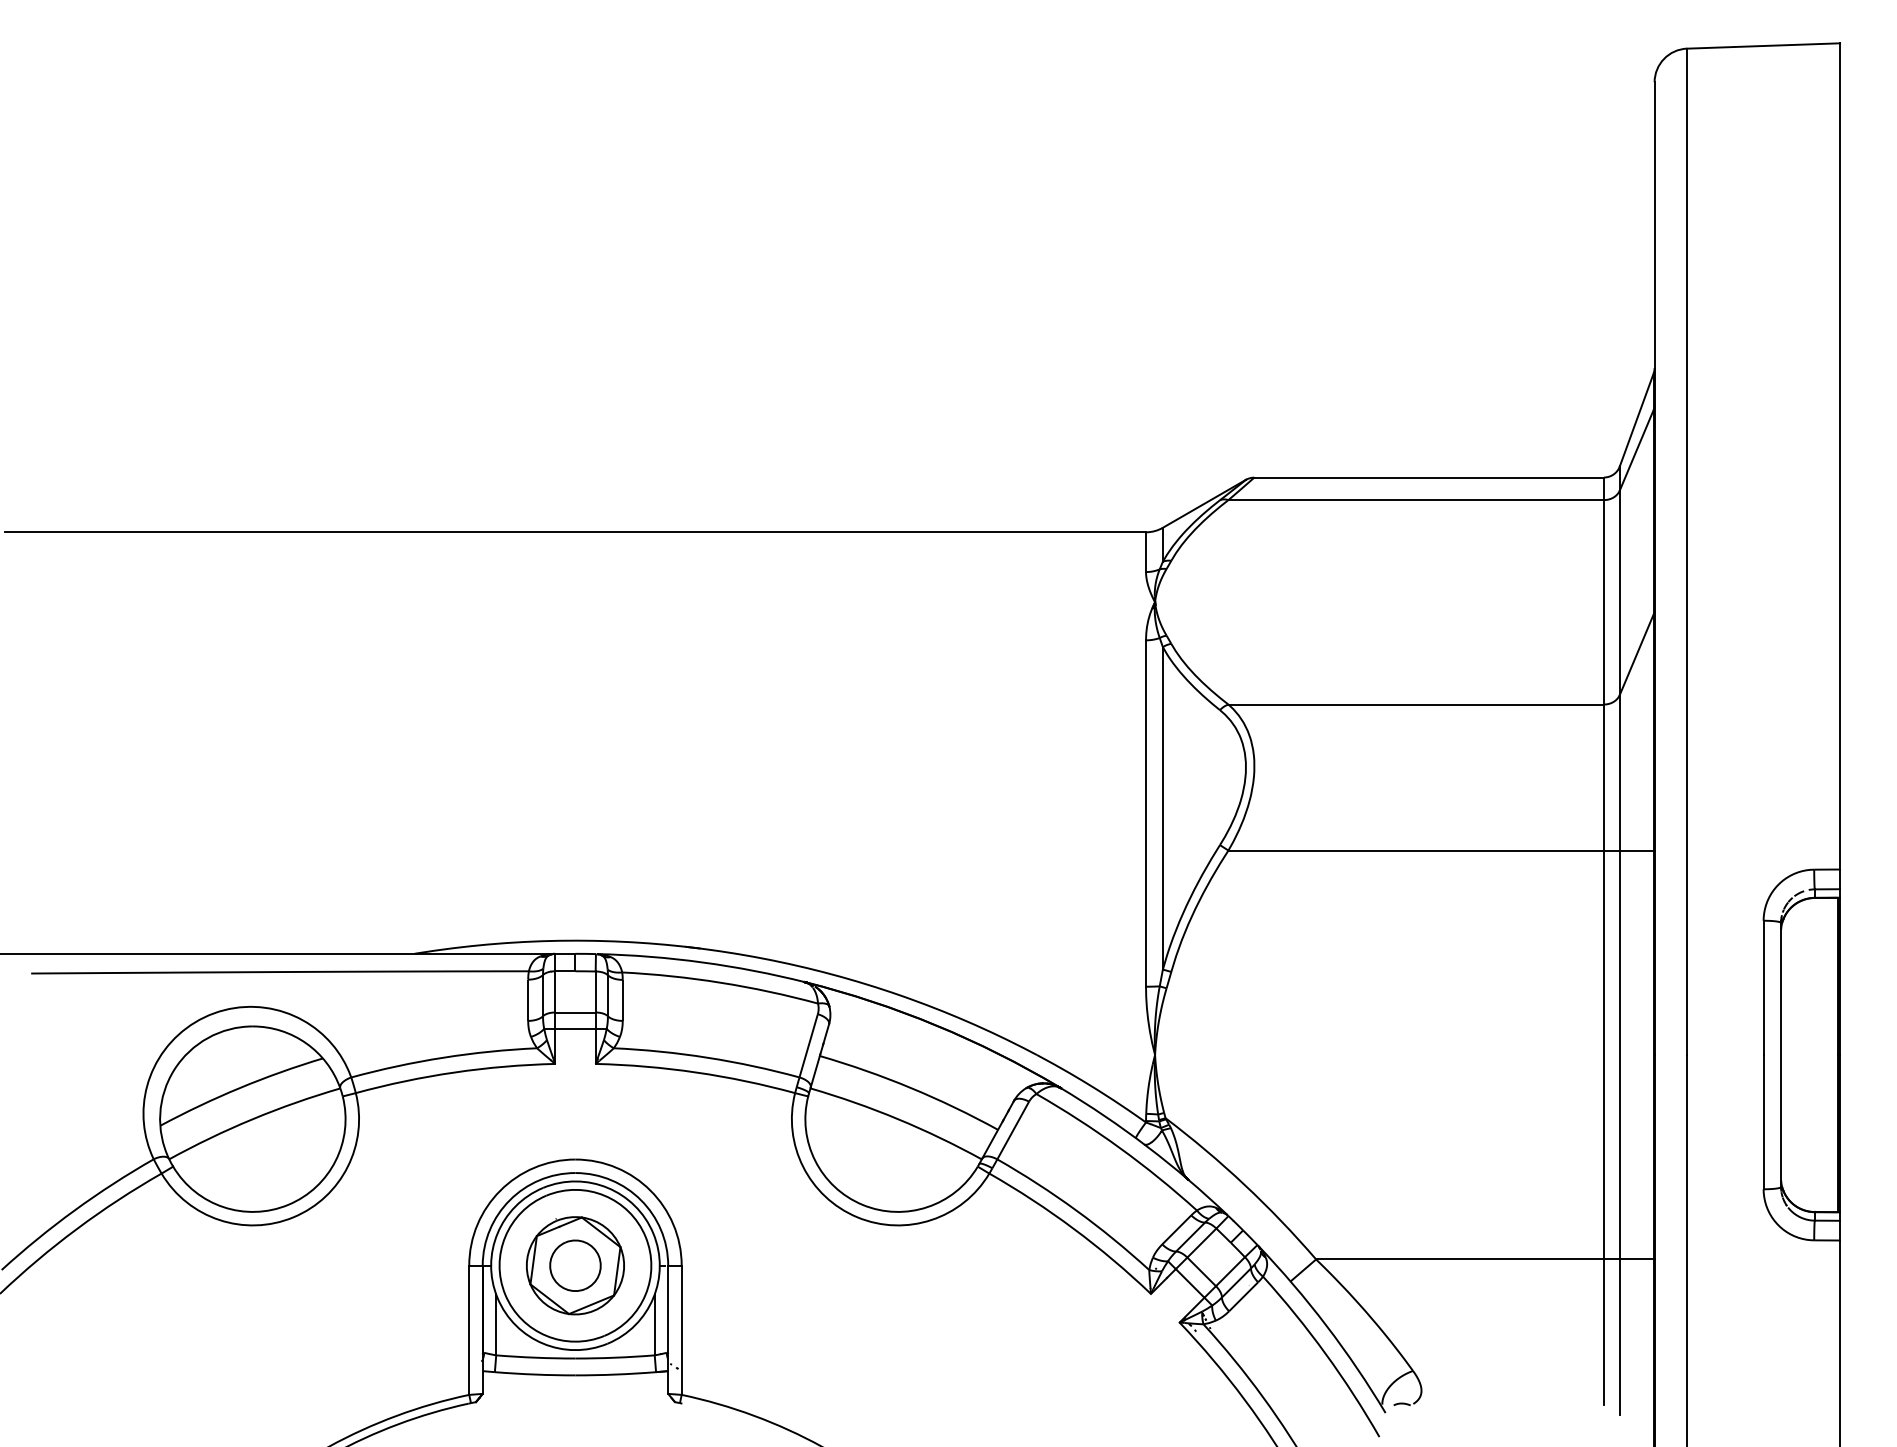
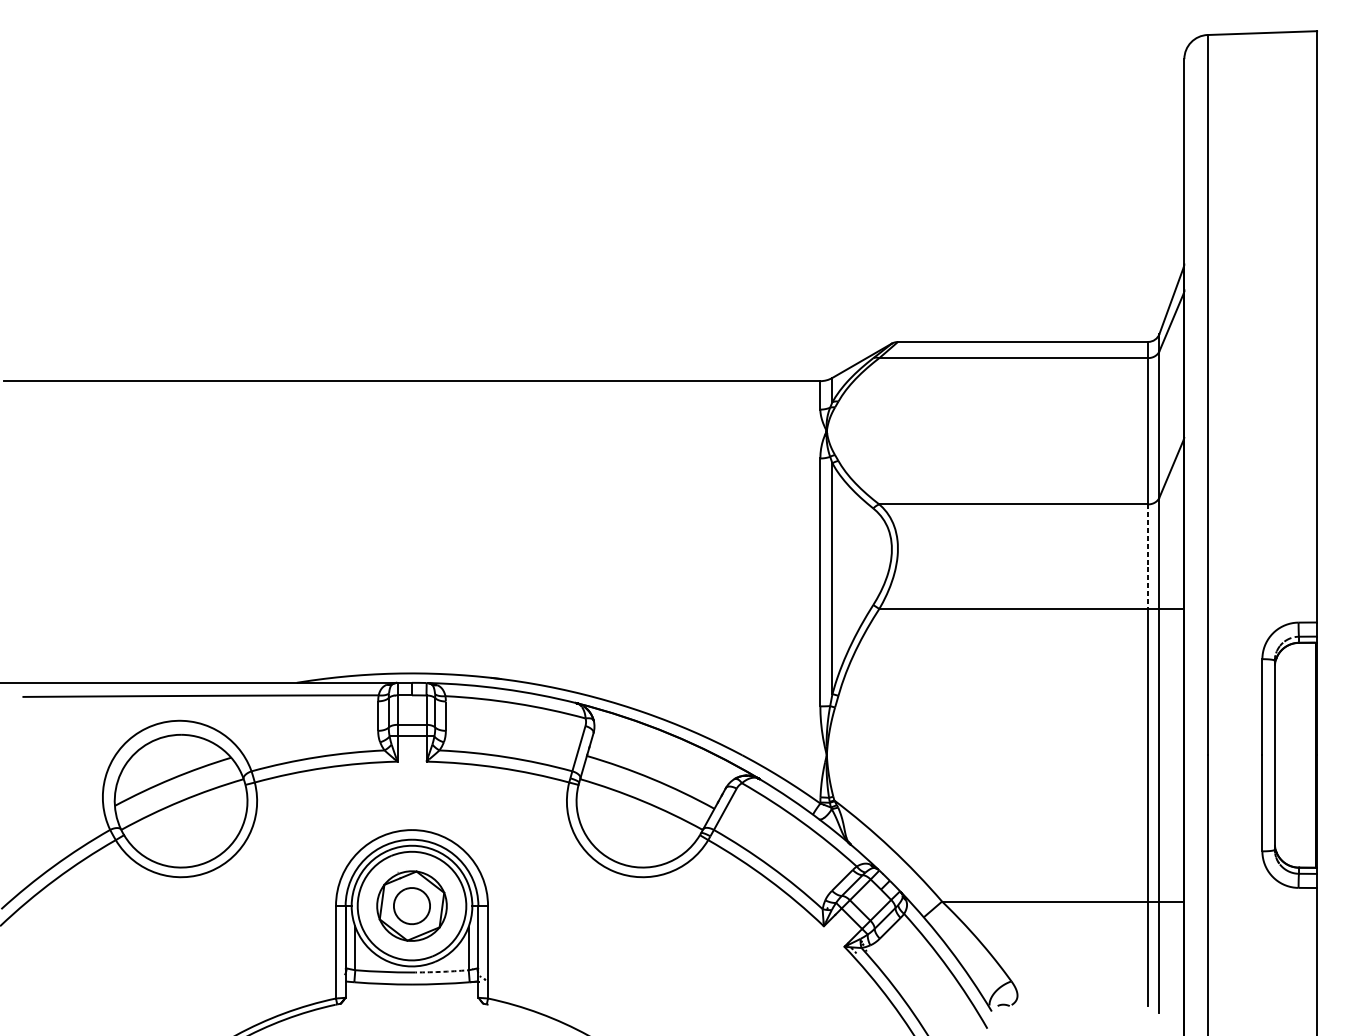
line: (1604, 778) -> (1148, 557), solid -> dashed
arc: (615, 1357) -> (440, 971), solid -> dashed

